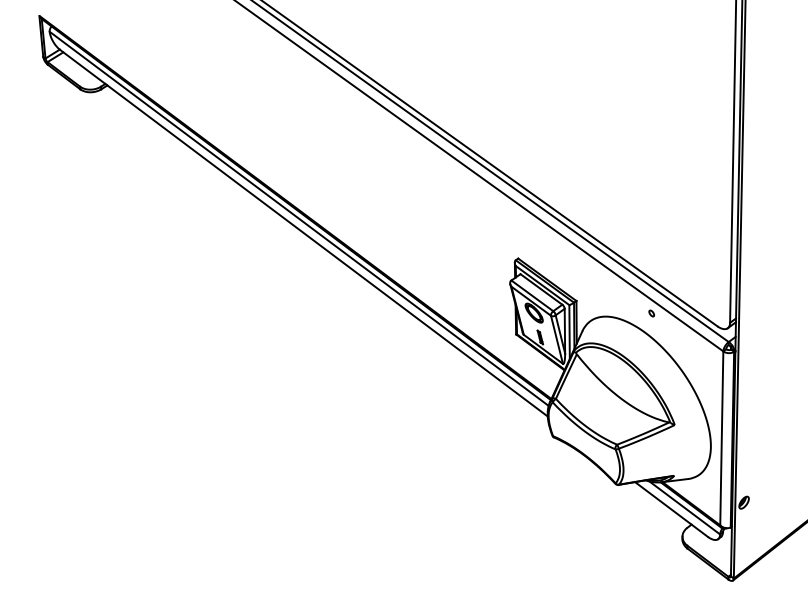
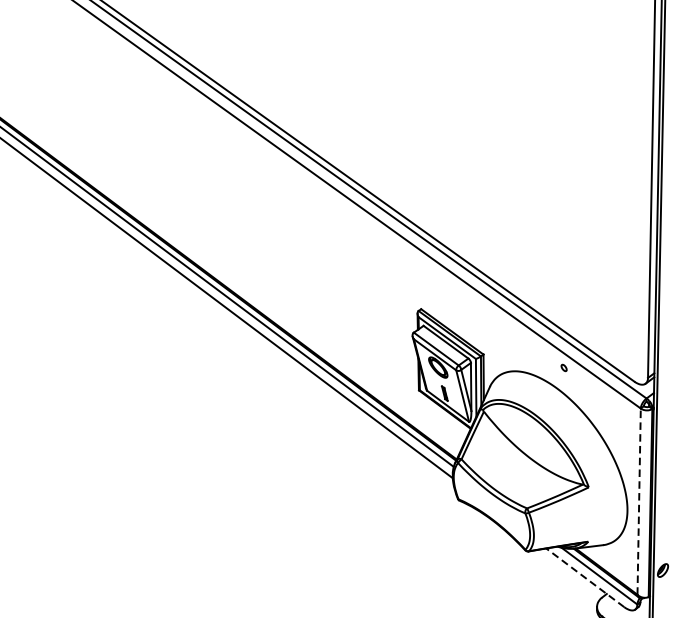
line: (721, 438) -> (638, 501), solid -> dashed
line: (671, 509) -> (585, 577), solid -> dashed

